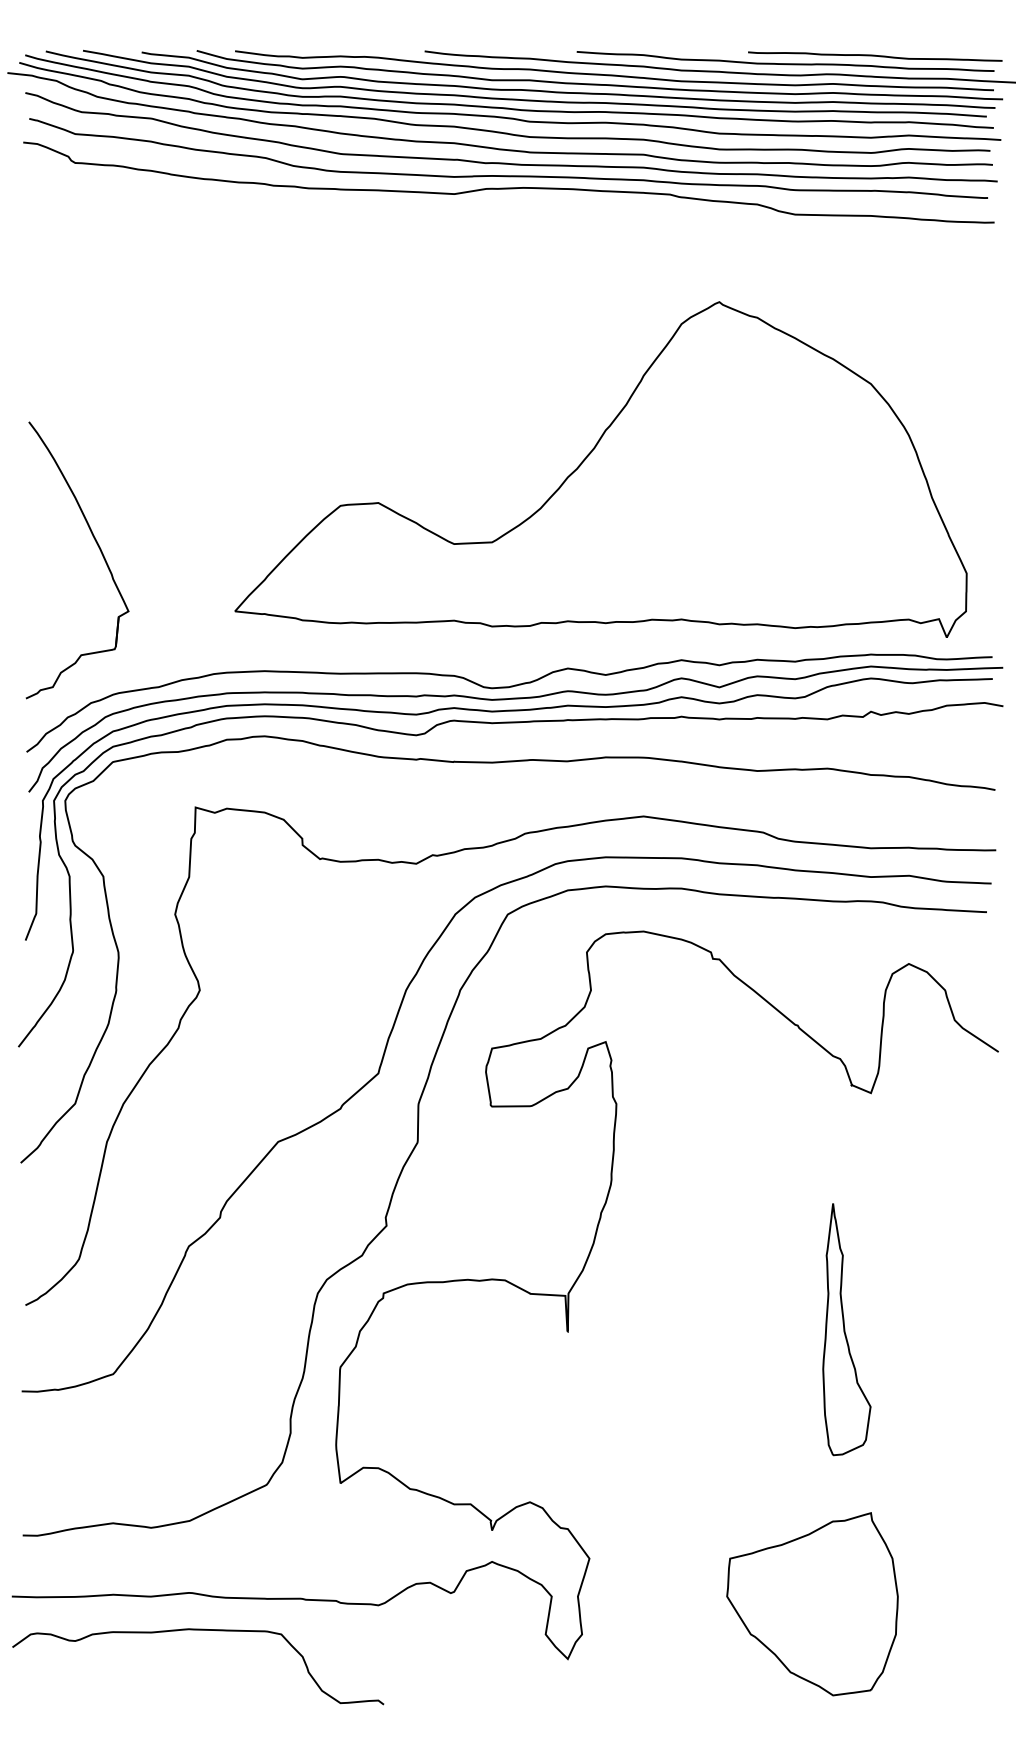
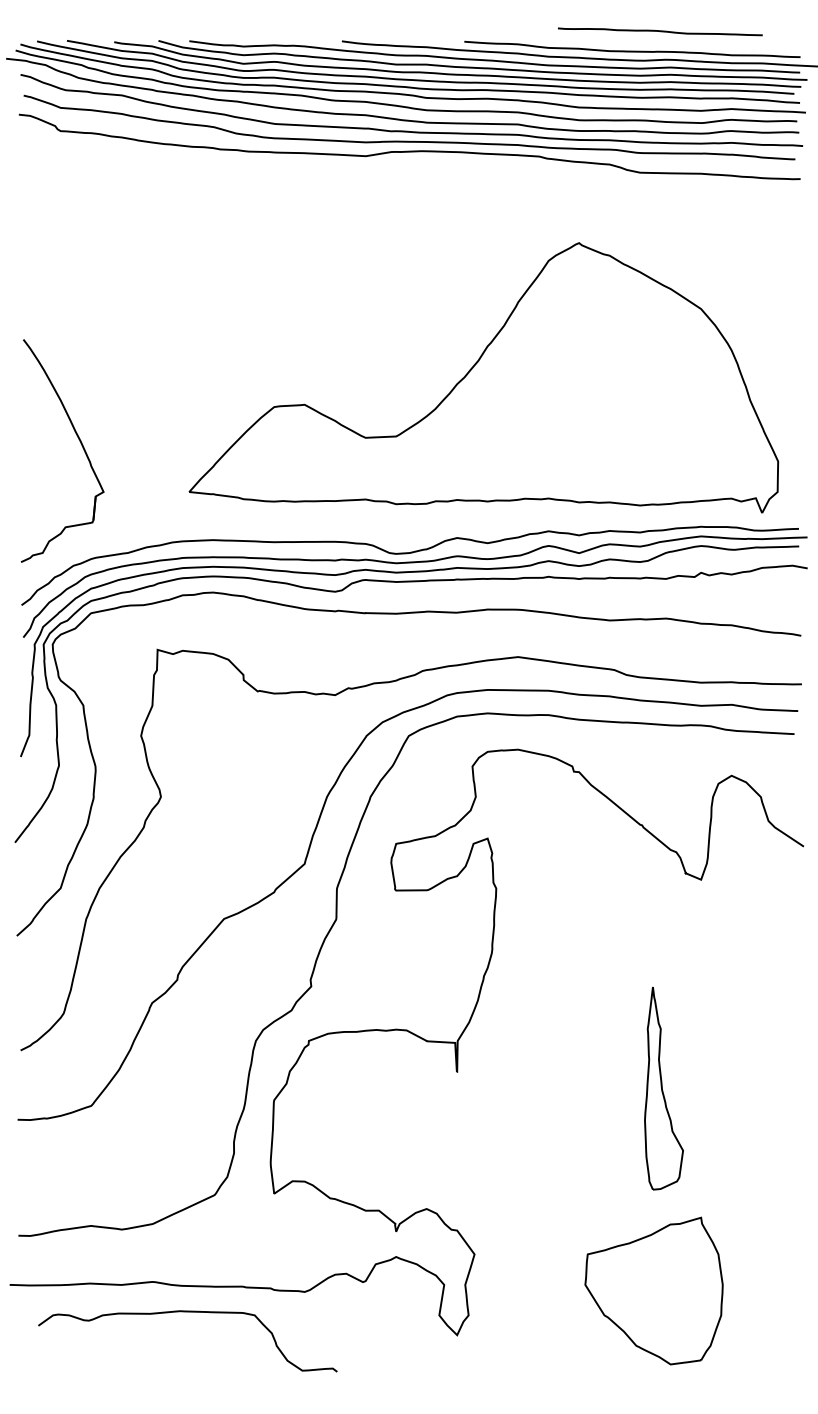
curve: (875, 56) -> (660, 31), moved
part: (846, 1329) -> (663, 1088), moved
curve: (198, 1630) -> (188, 1312), moved

